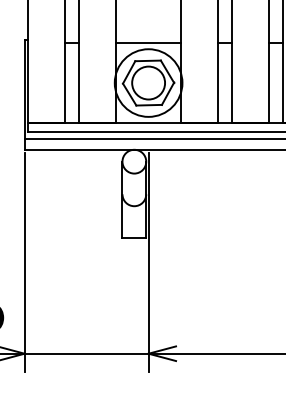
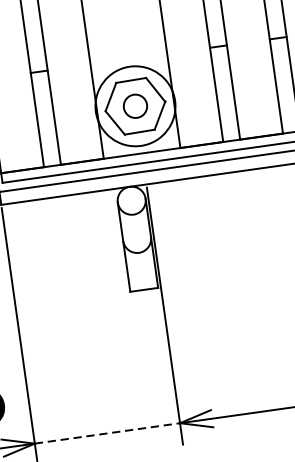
line: (148, 42) -> (128, 58), removed
circle: (148, 82) -> (135, 105), size x0.6
line: (86, 353) -> (107, 433), solid -> dashed

